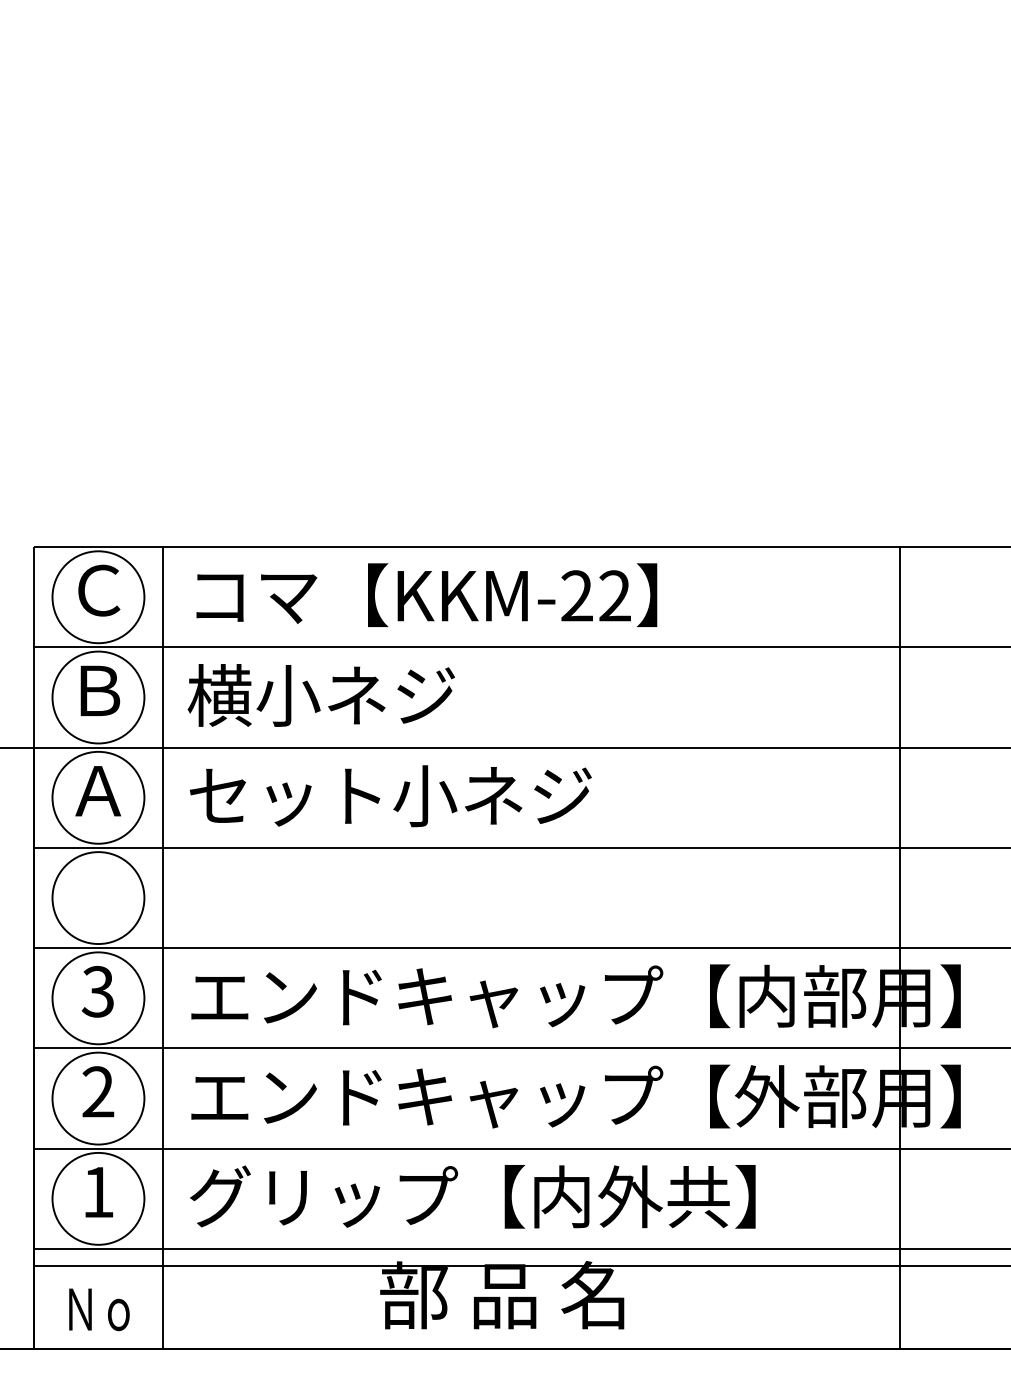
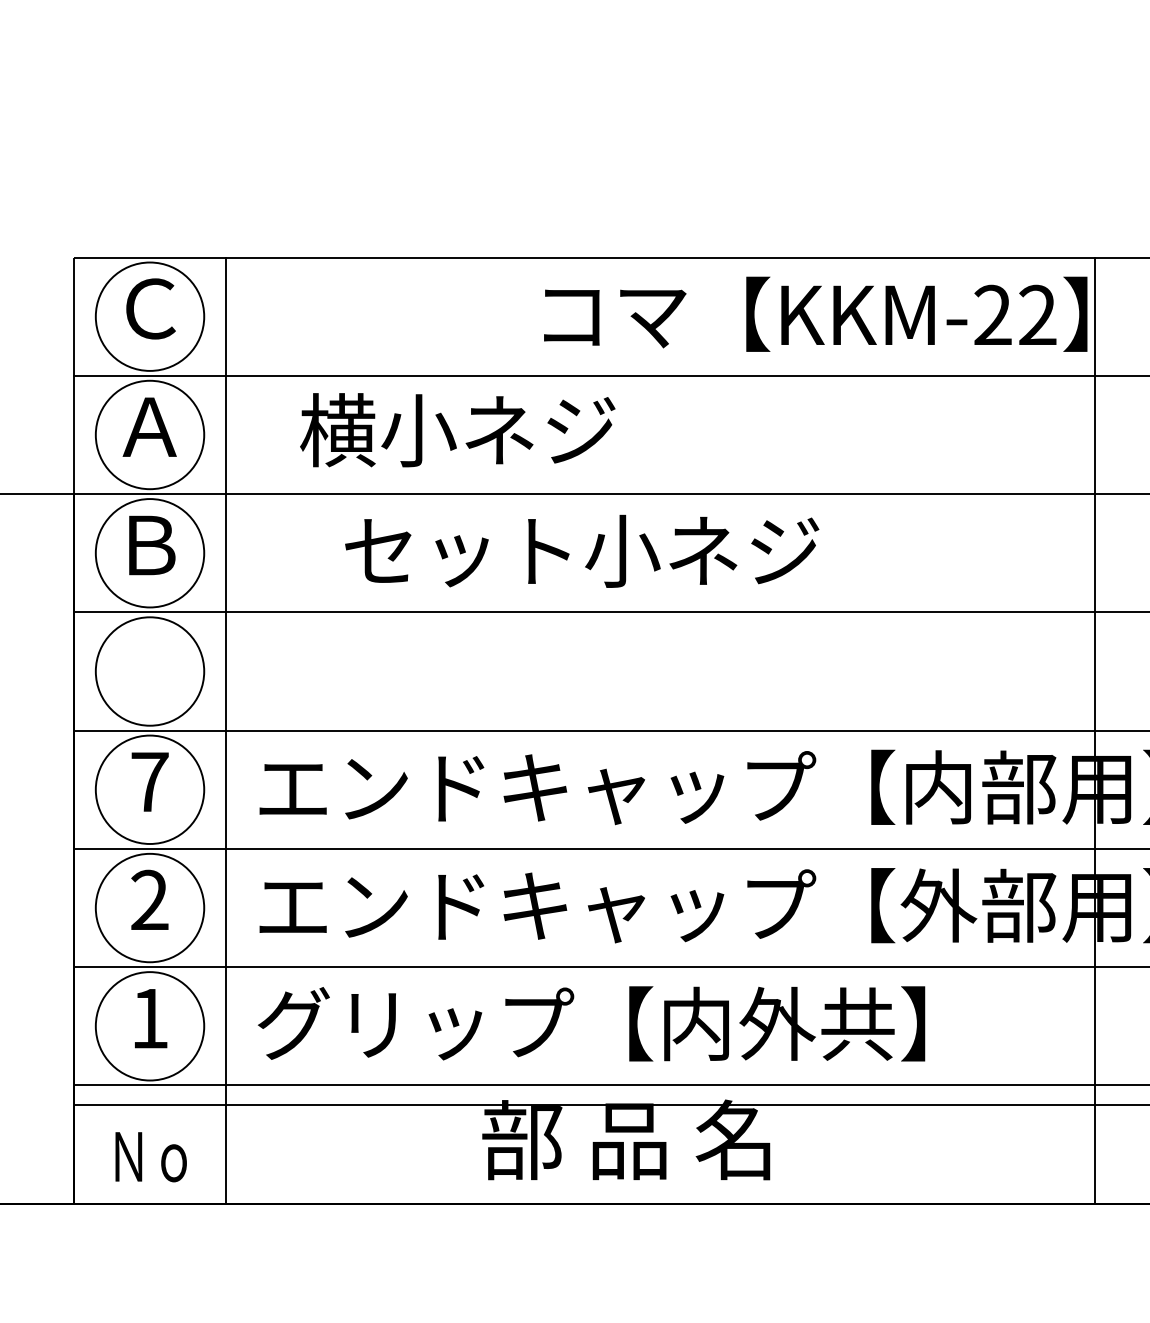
text: (426, 594) -> (815, 313), moved
text: (98, 690) -> (150, 426), Ｂ -> Ａ
text: (321, 695) -> (457, 430), moved
text: (98, 791) -> (150, 545), Ａ -> Ｂ
text: (390, 796) -> (581, 551), moved
text: (97, 991) -> (148, 781), 3 -> 7

